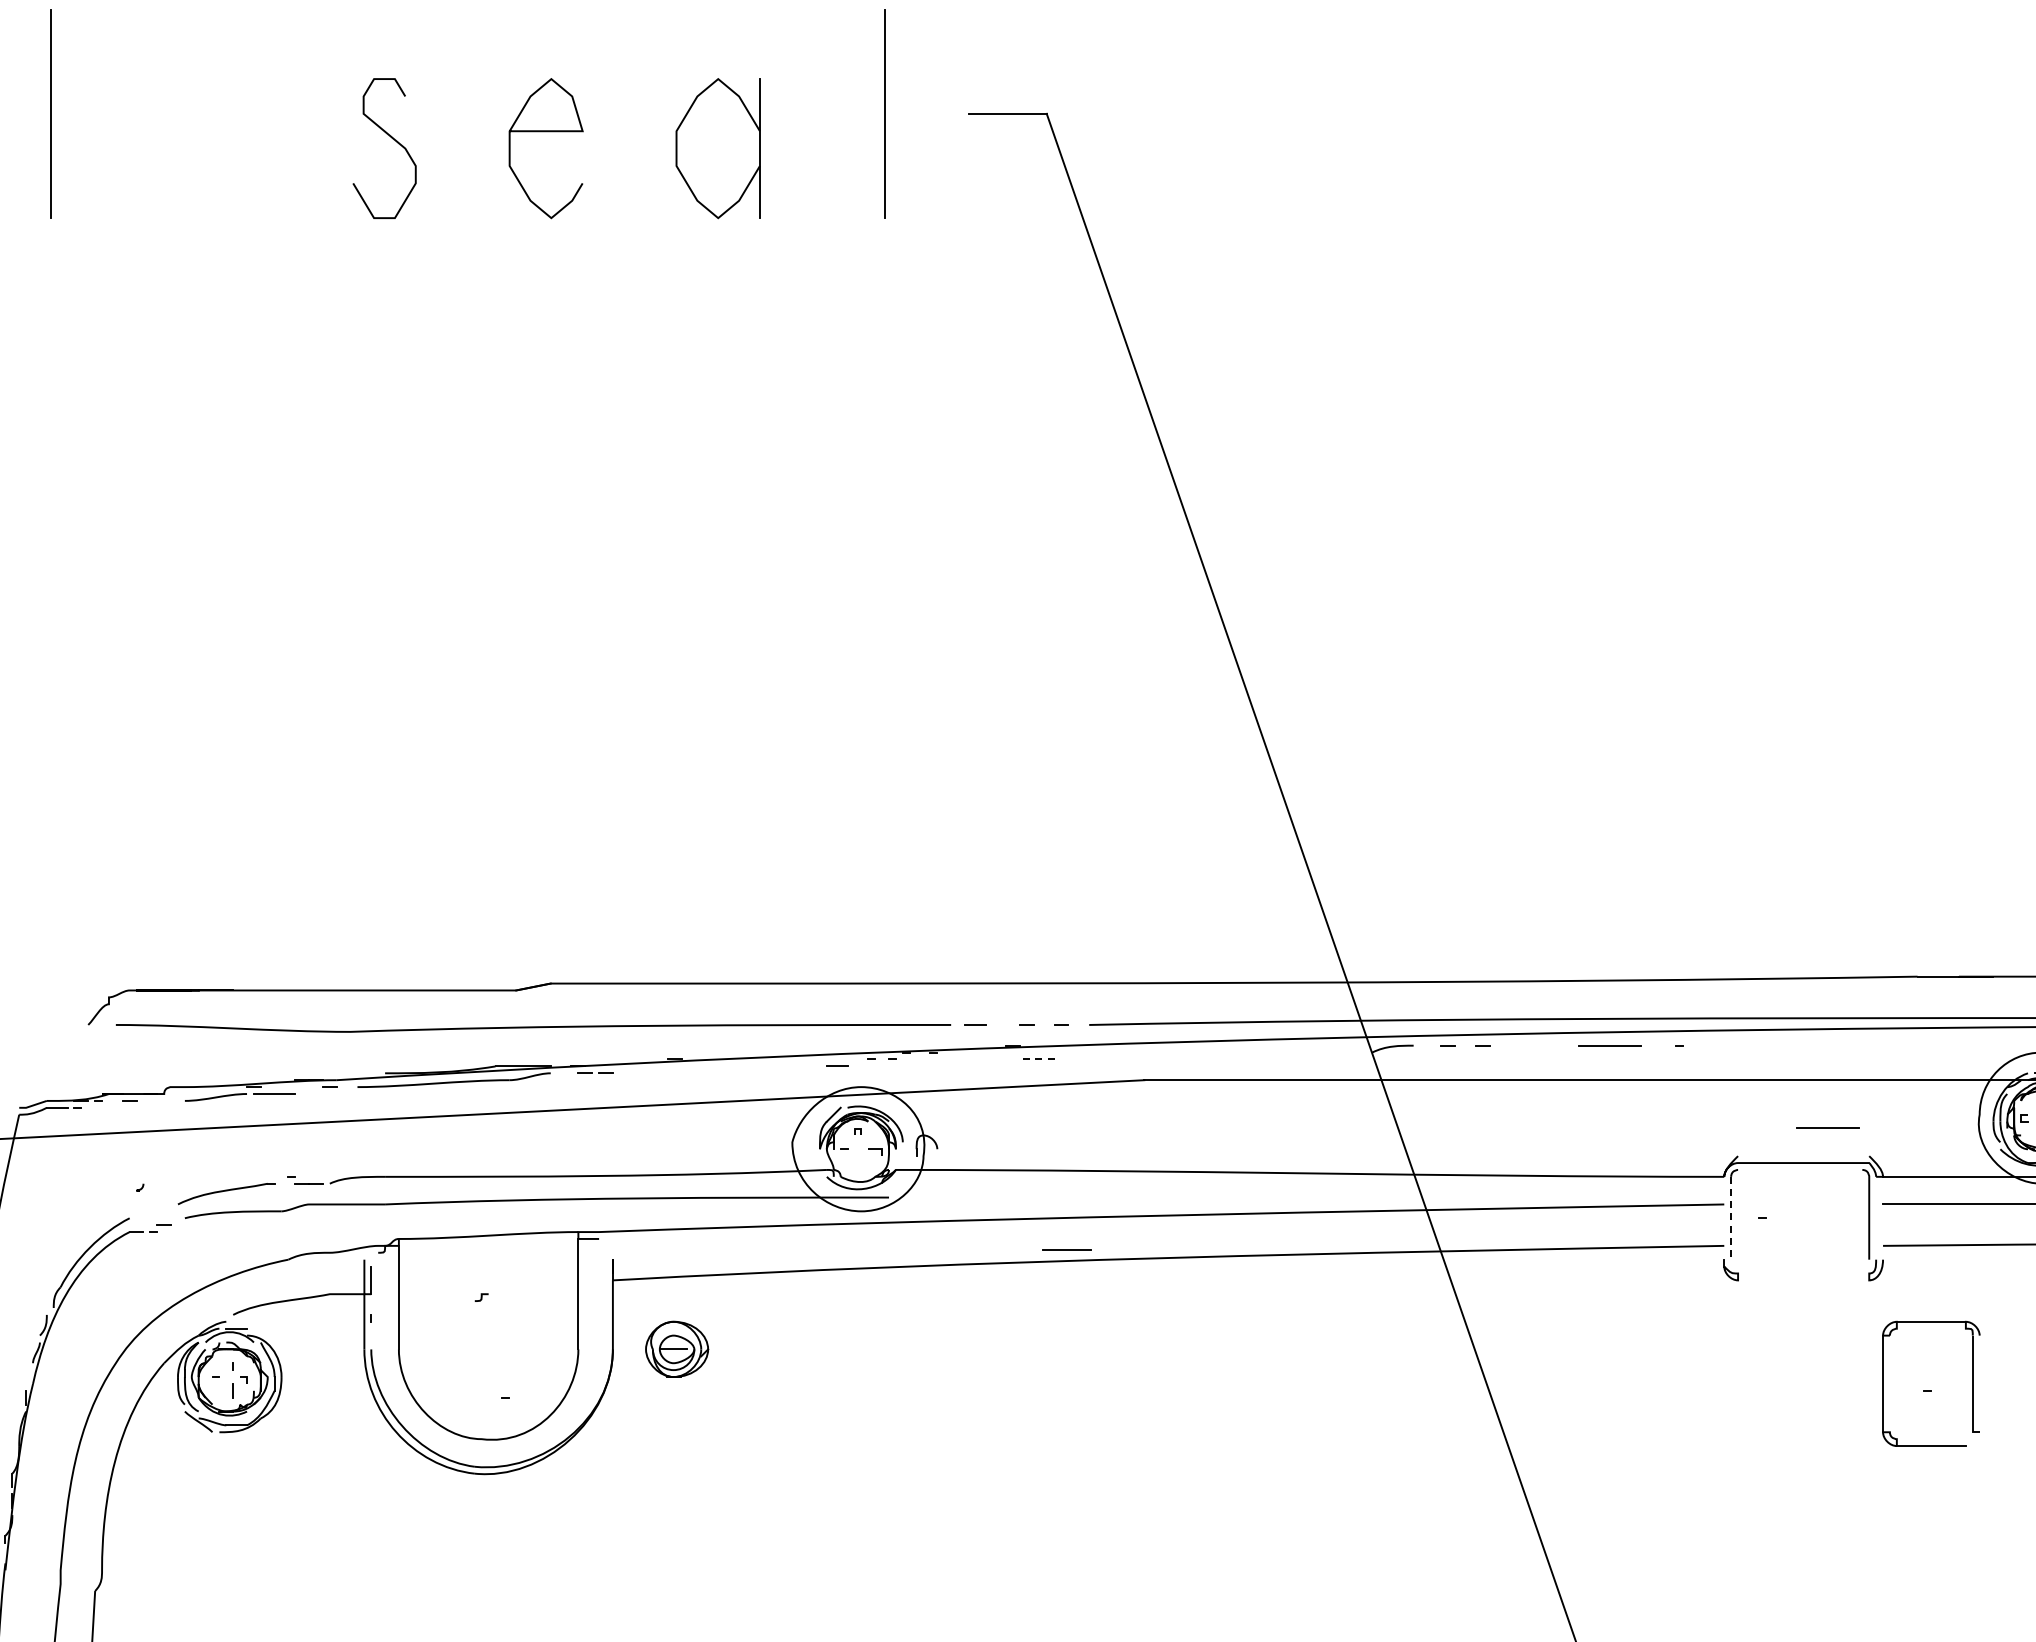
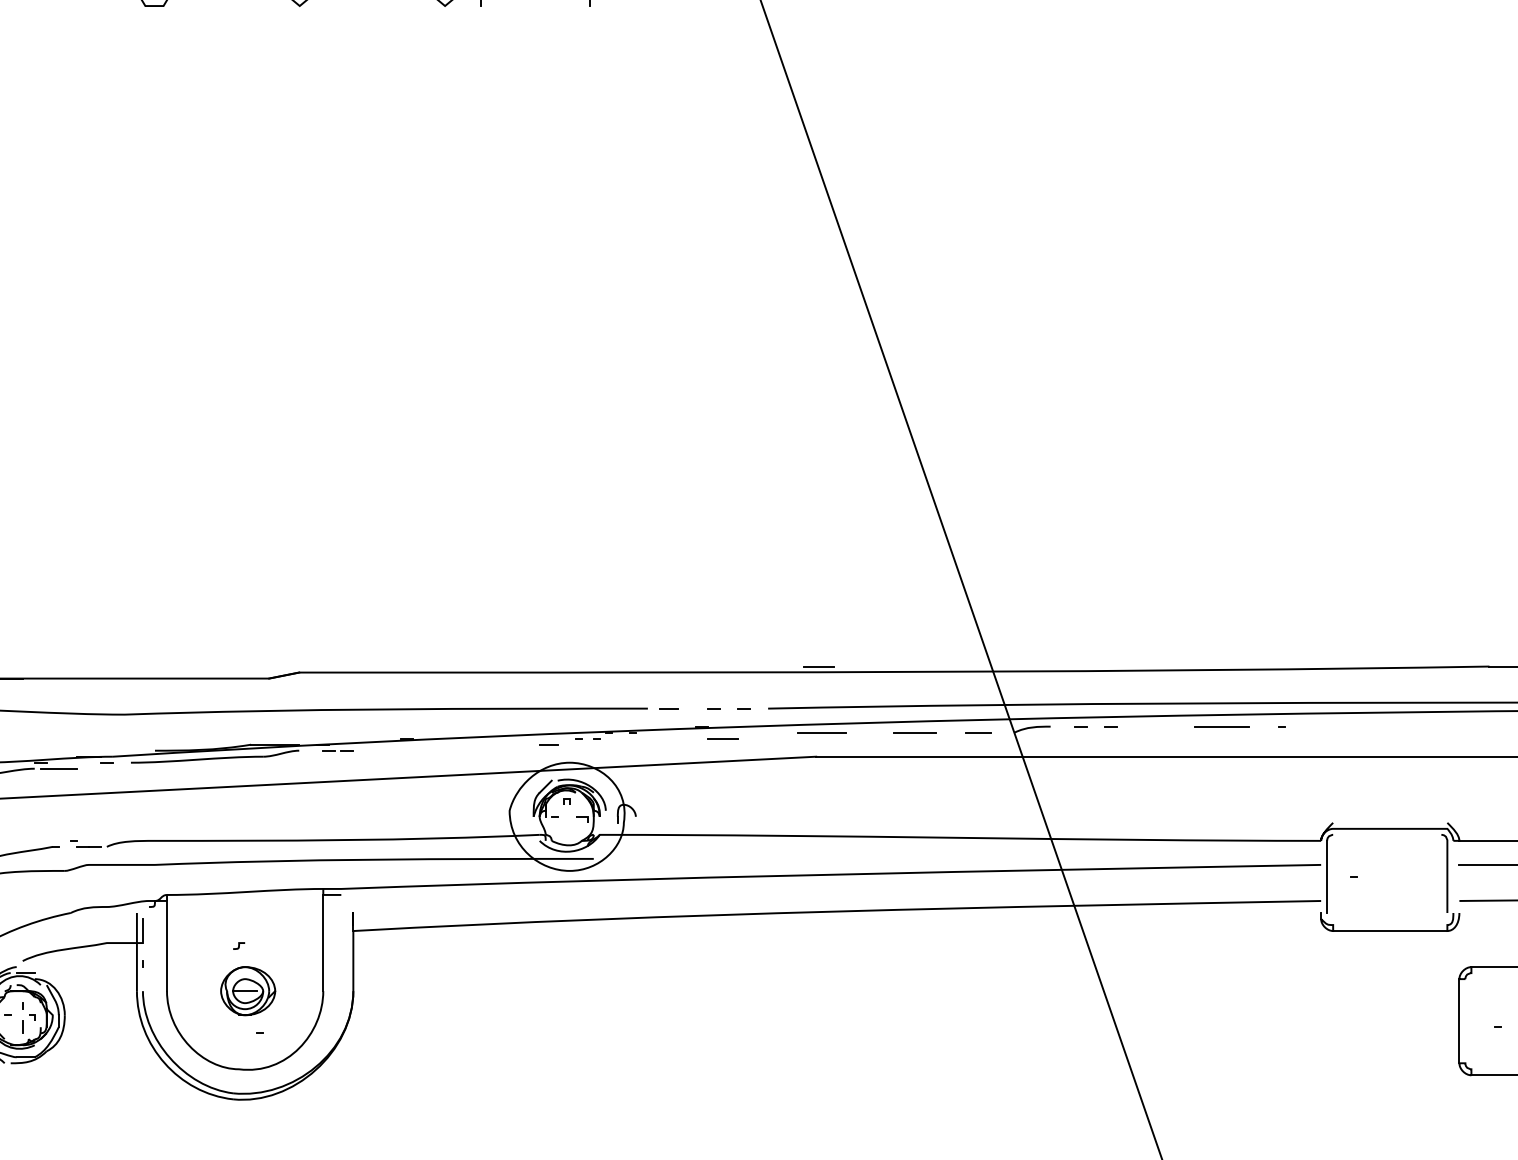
line: (1147, 976) -> (818, 666), added
line: (1150, 1052) -> (821, 732), added
line: (1330, 1052) -> (978, 732), added
line: (1036, 1059) -> (722, 738), dashed -> solid
line: (1827, 1127) -> (1411, 797), removed
line: (1731, 1218) -> (1327, 877), dashed -> solid
line: (1066, 1249) -> (914, 732), moved
line: (1803, 1280) -> (1390, 931), added
part: (677, 1348) -> (248, 990), moved

